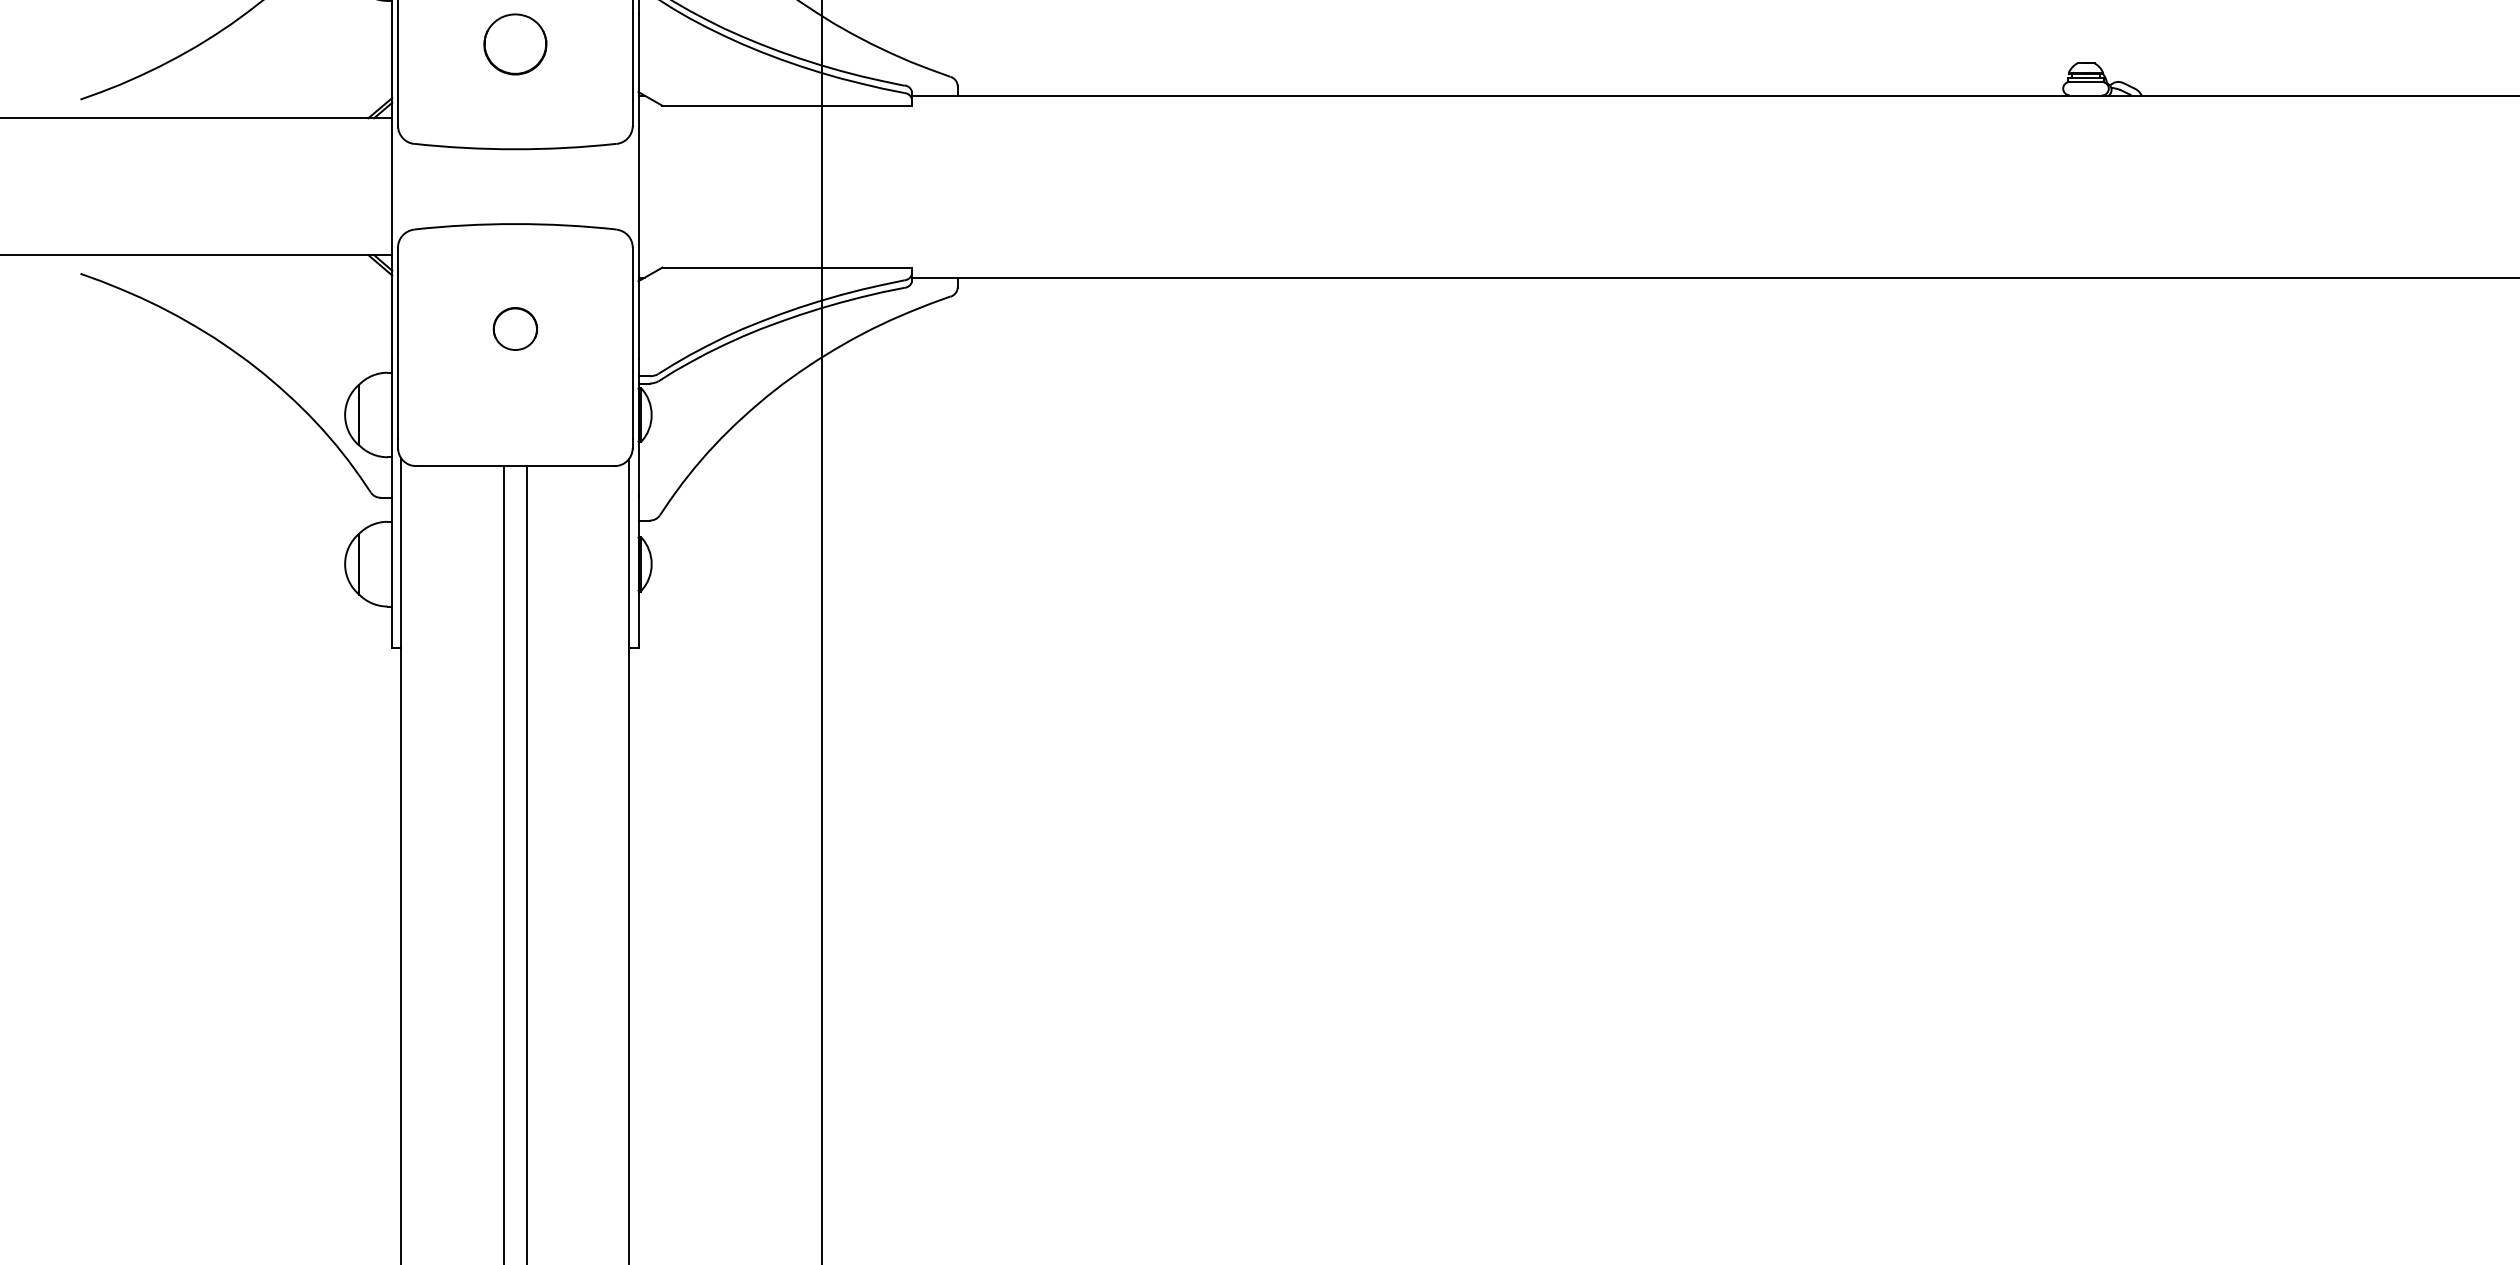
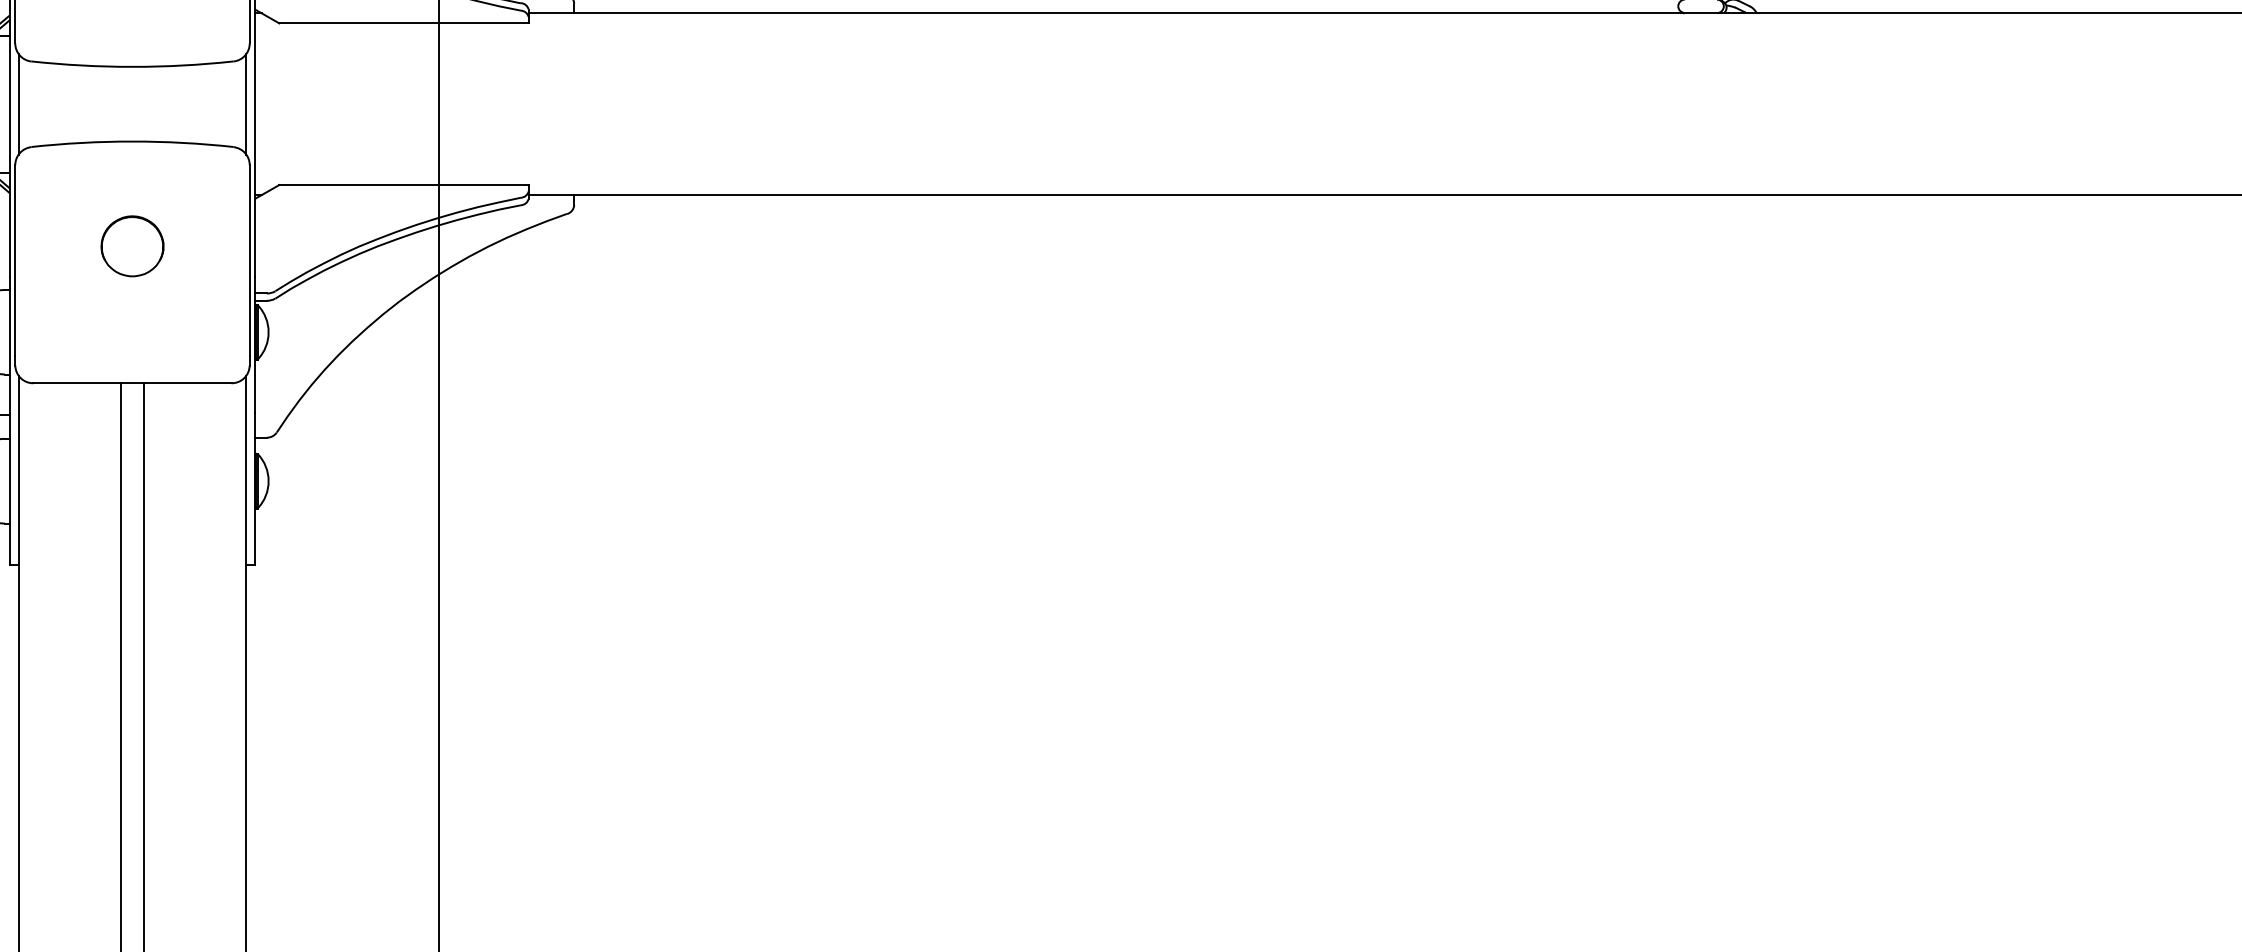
line: (401, 186) -> (18, 104), added
line: (629, 186) -> (246, 104), added
part: (515, 328) -> (132, 245), size x1.43

